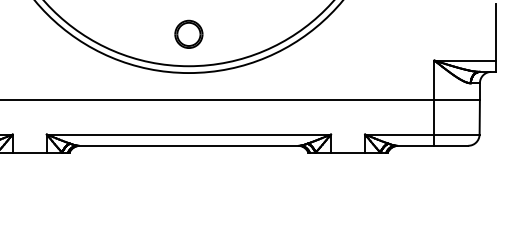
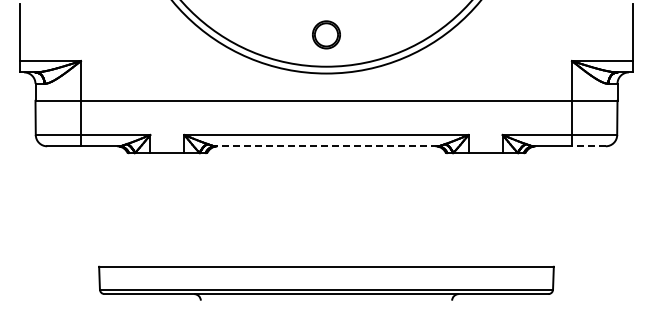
line: (188, 146) -> (326, 146), solid -> dashed
line: (450, 146) -> (588, 146), solid -> dashed

